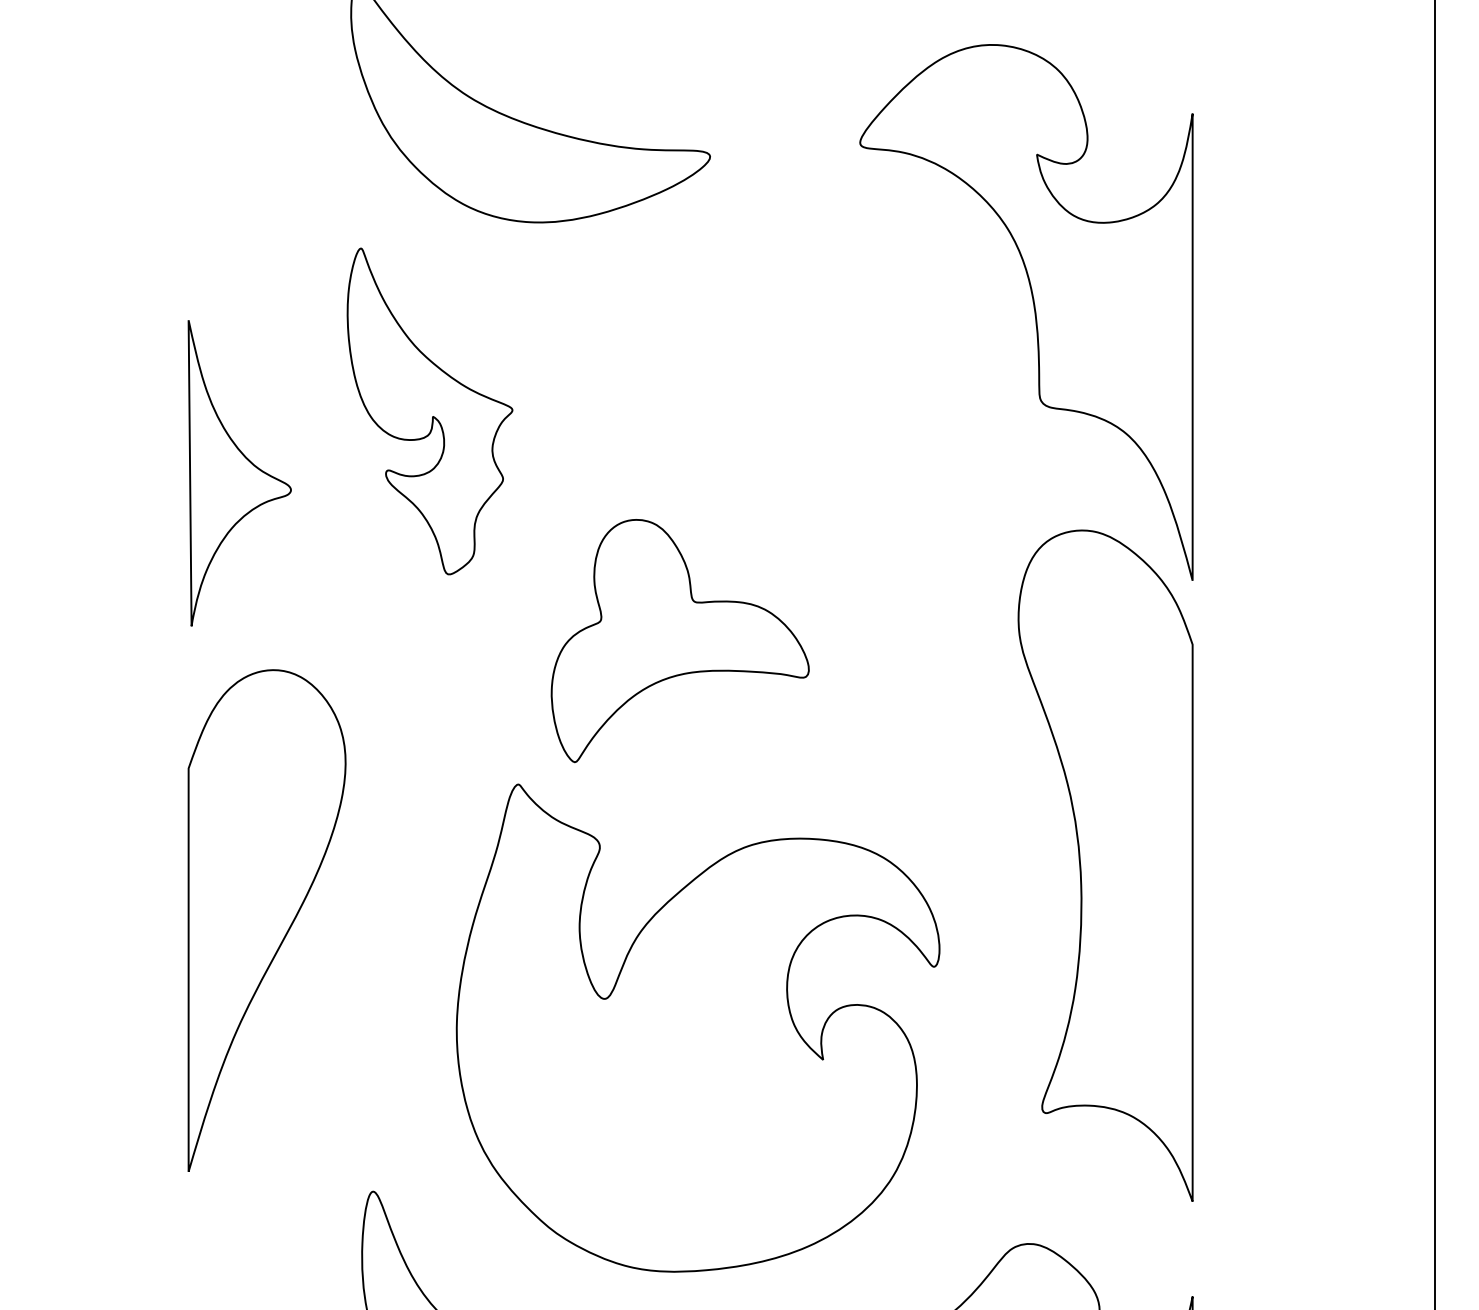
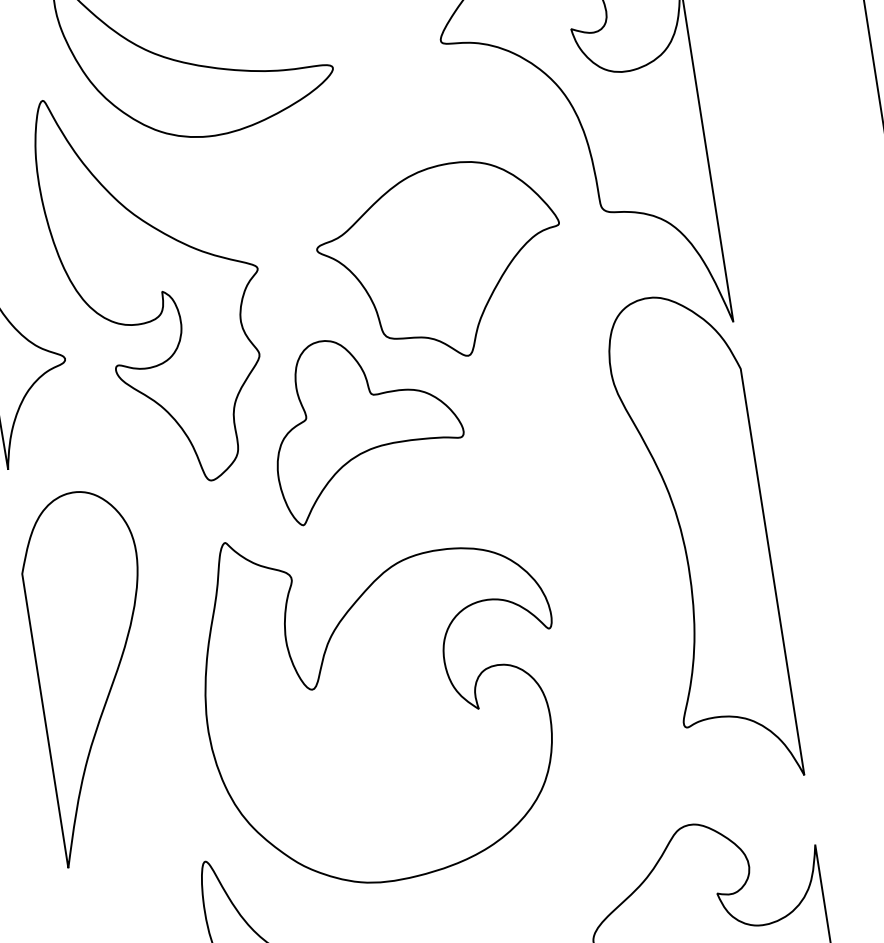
part: (429, 411) -> (157, 285), size x1.67
part: (815, 439) -> (442, 262), added
part: (697, 1027) -> (383, 699), moved

